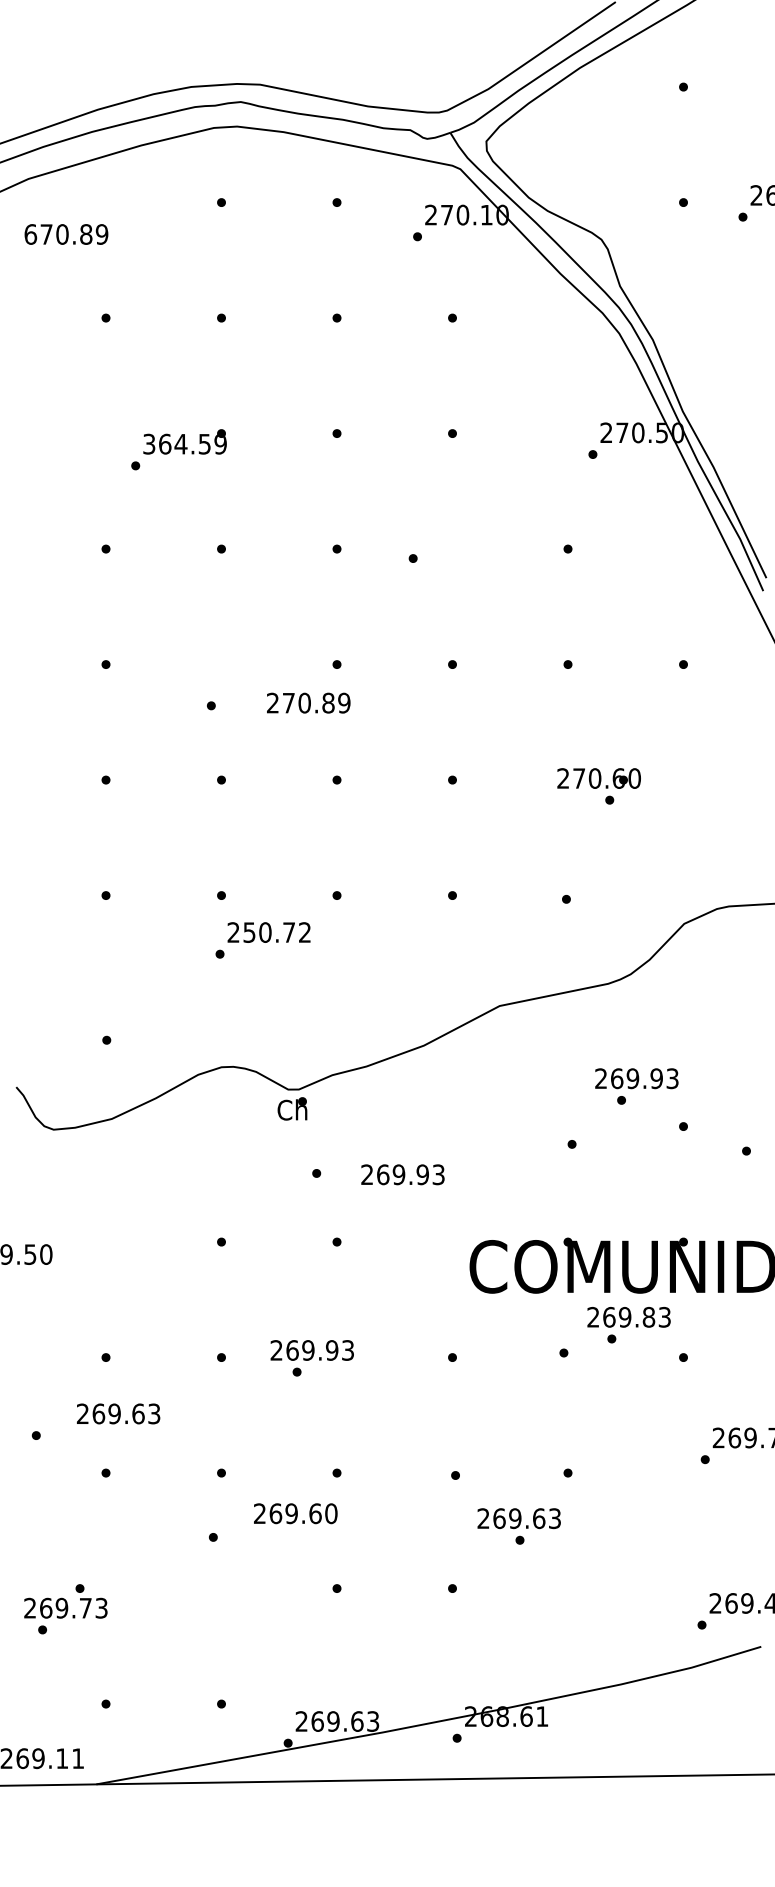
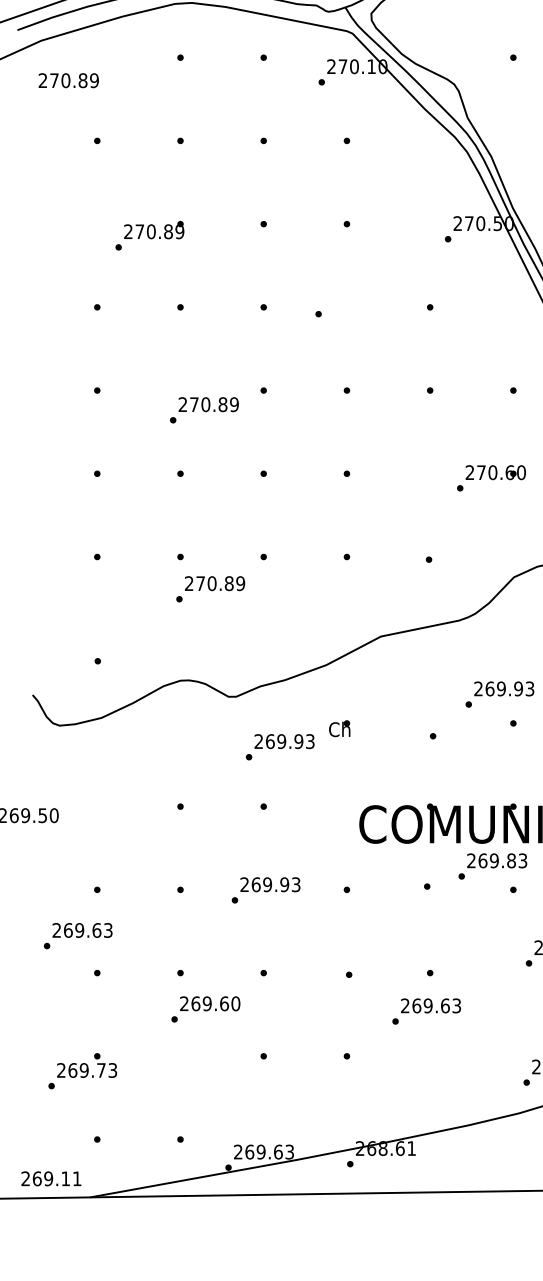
text: (30, 234) -> (42, 80), 670.89 -> 270.89
text: (177, 443) -> (148, 231), 364.59 -> 270.89
text: (308, 702) -> (208, 404), moved
text: (598, 778) -> (495, 472), moved
text: (277, 932) -> (220, 583), 250.72 -> 270.89
text: (636, 1078) -> (504, 688), moved
text: (292, 1108) -> (339, 728), moved
text: (402, 1174) -> (284, 741), moved
text: (628, 1317) -> (496, 860), moved
text: (311, 1350) -> (269, 884), moved
text: (118, 1413) -> (82, 930), moved
text: (295, 1513) -> (210, 1003), moved
text: (518, 1518) -> (430, 1005), moved
text: (65, 1601) -> (86, 1065), moved

